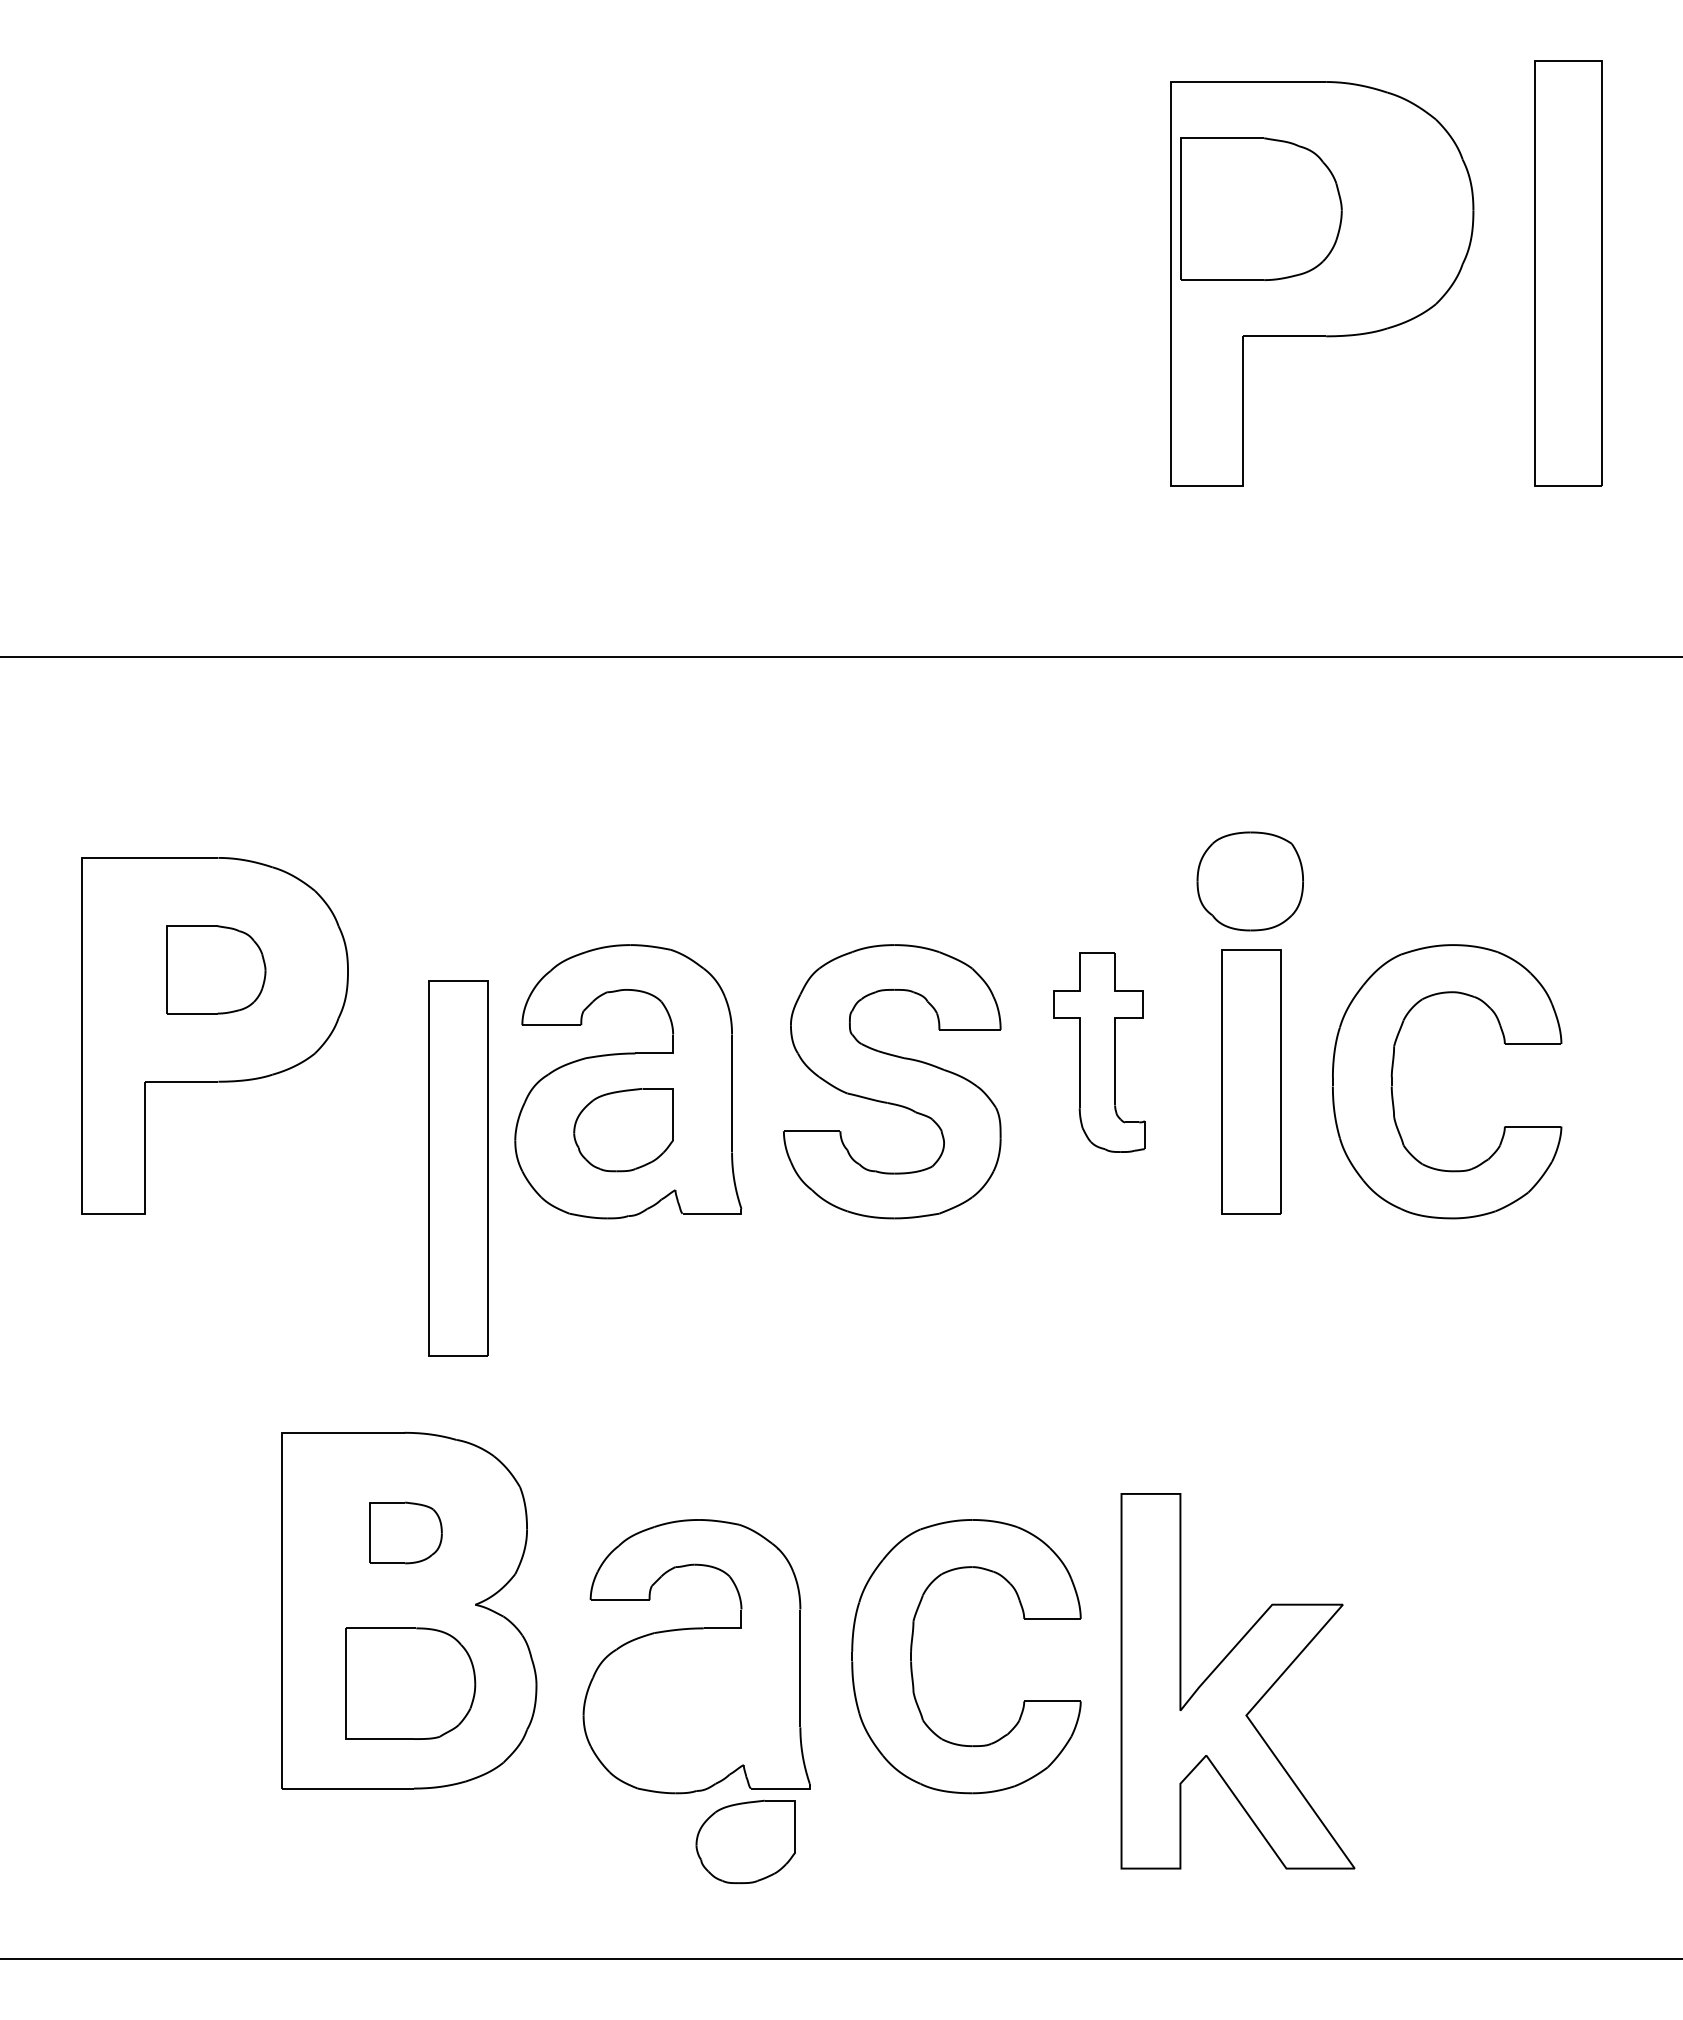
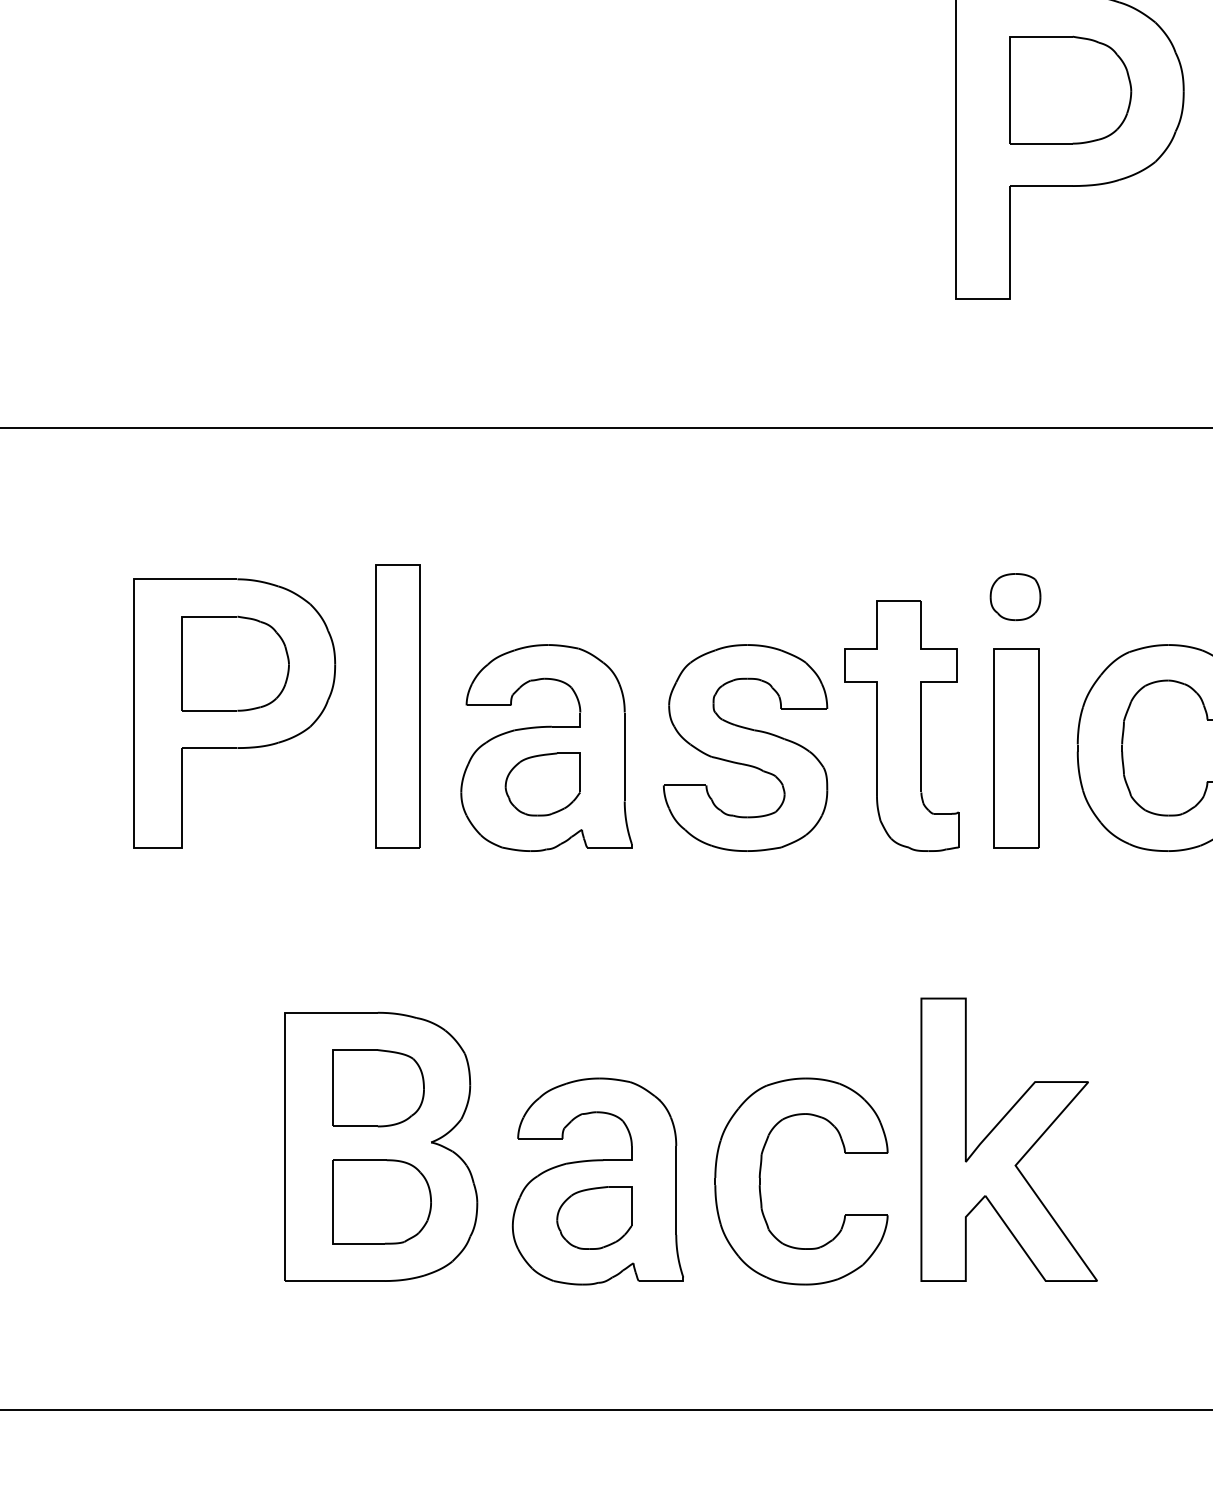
part: (1261, 208) -> (1070, 89), moved
part: (1250, 881) -> (1015, 597), size x0.62
part: (215, 969) -> (235, 663), size x1.43
part: (1099, 1052) -> (901, 726), size x1.67
part: (458, 1168) -> (398, 706), moved
part: (405, 1532) -> (378, 1087), size x1.67
part: (1237, 1681) -> (1008, 1139), moved
part: (745, 1841) -> (594, 1217), moved

